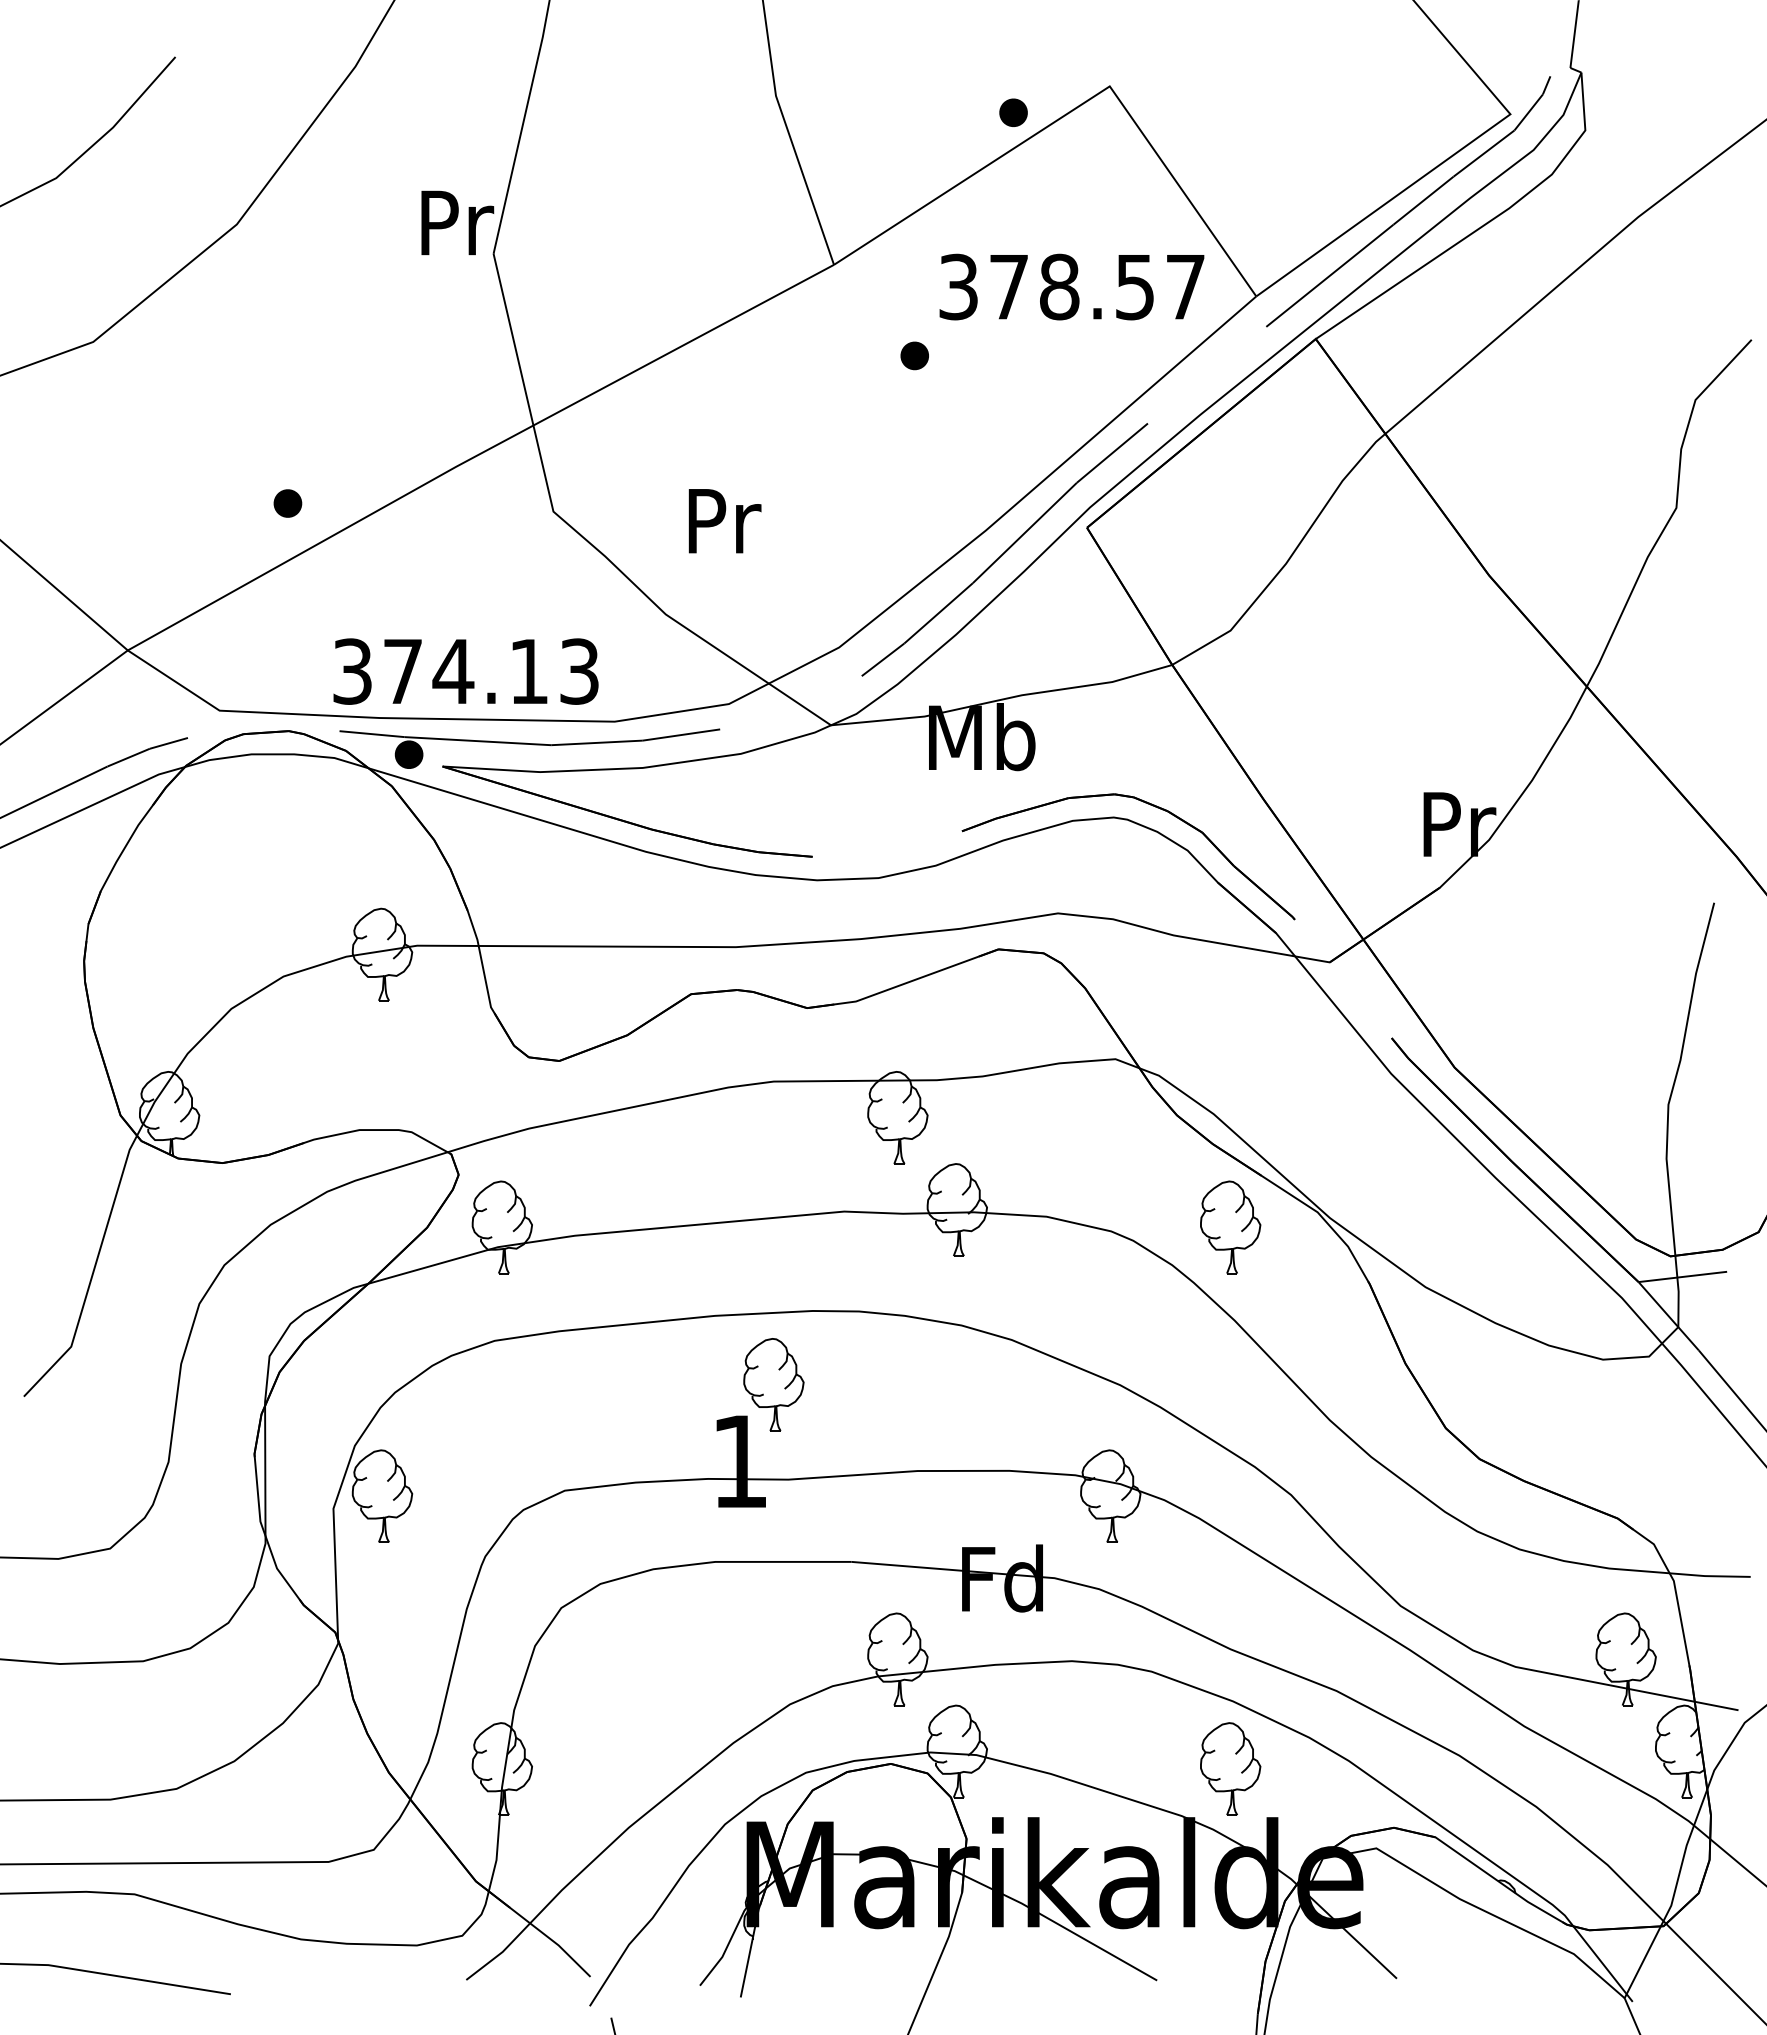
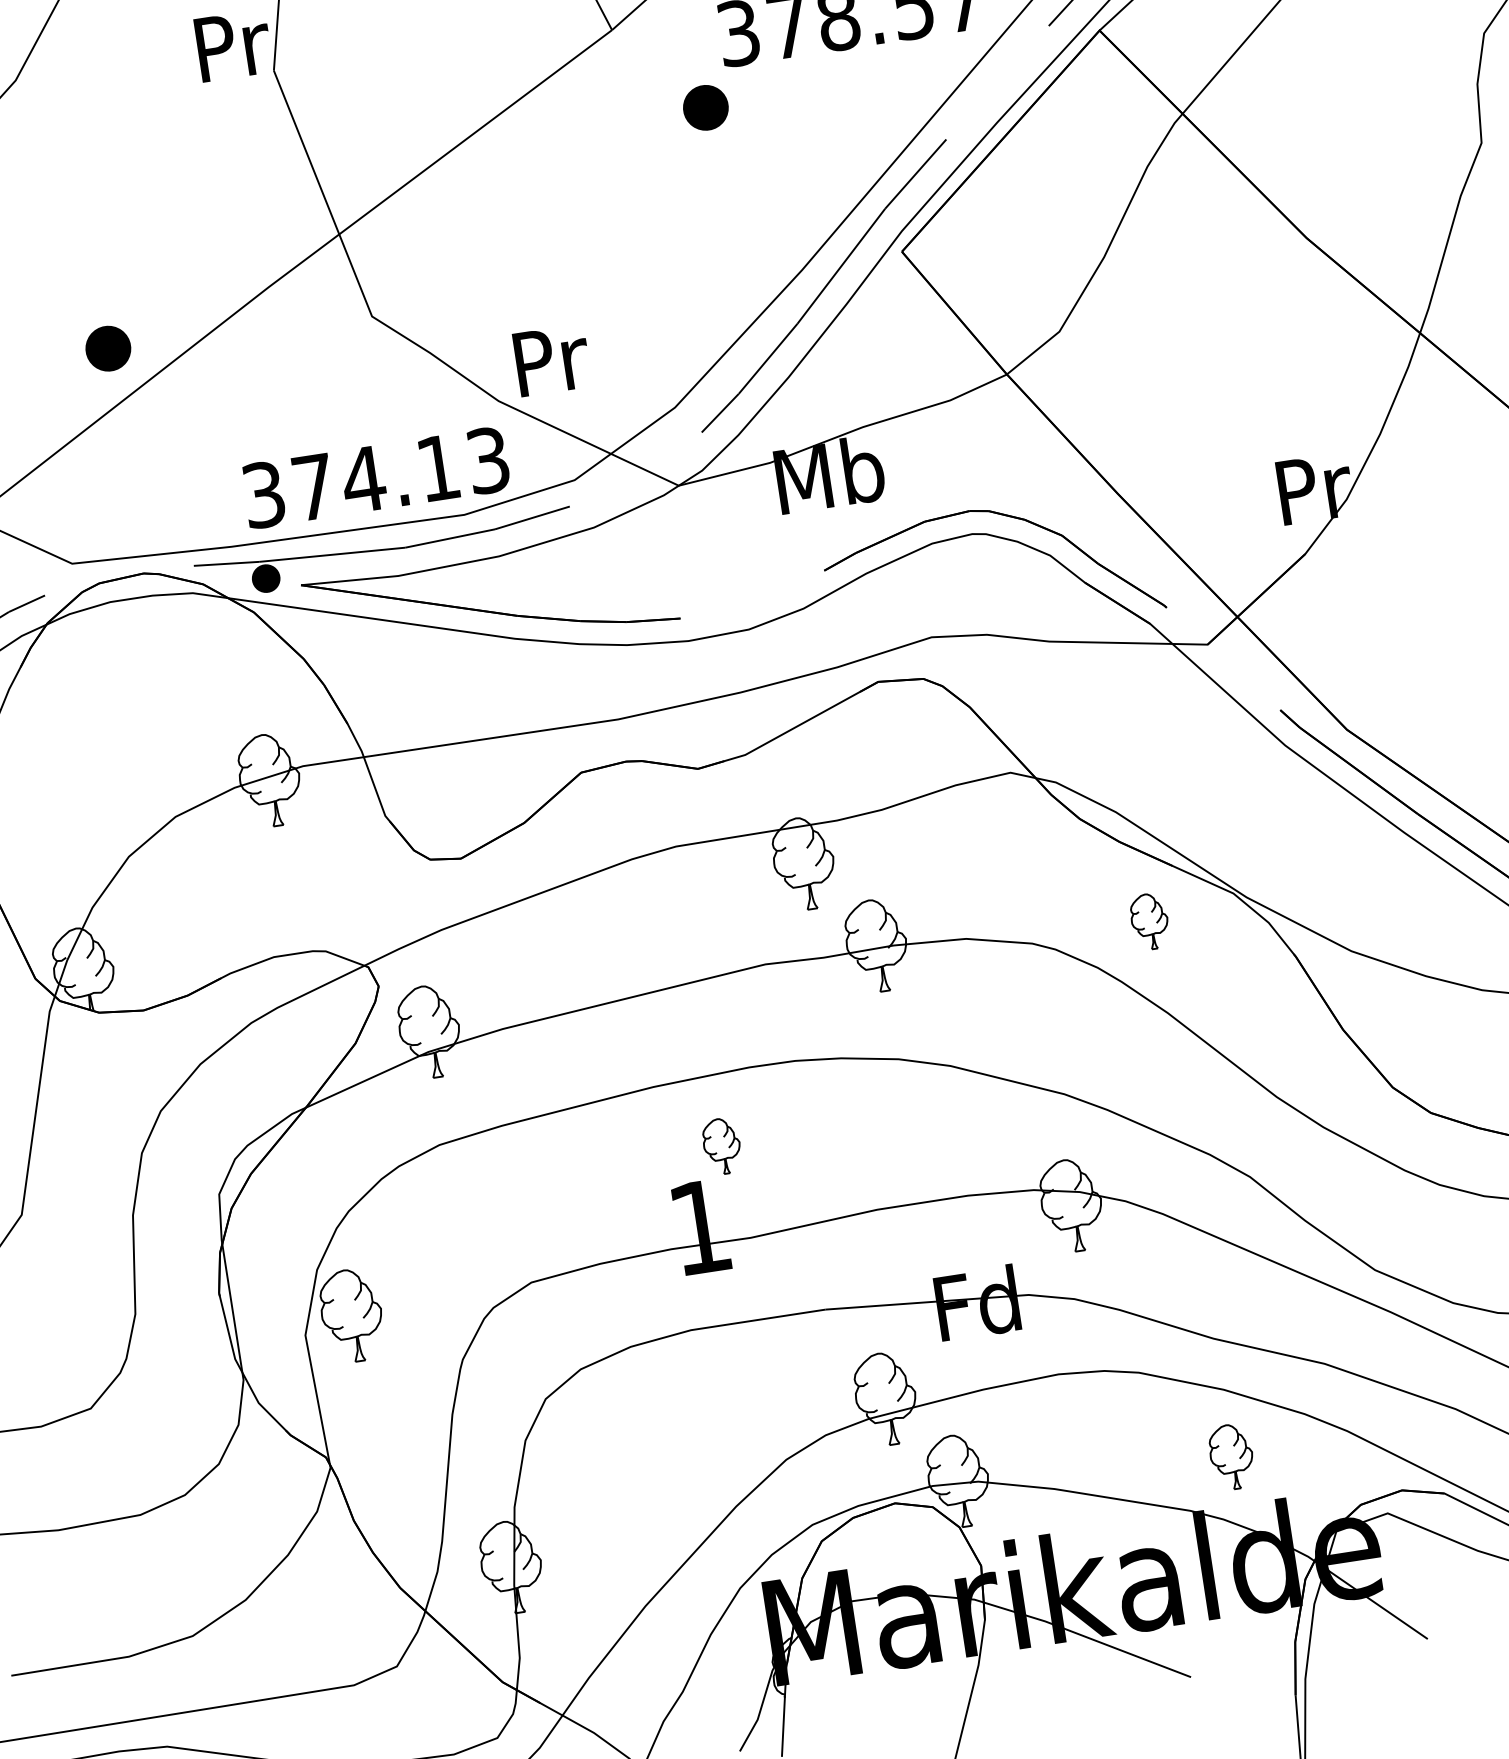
part: (914, 355) -> (705, 107), size x1.6
part: (287, 503) -> (107, 348), size x1.6
text: (724, 521) -> (551, 360), moved
text: (465, 671) -> (375, 477), moved
part: (1230, 1227) -> (1149, 921), size x0.6
part: (773, 1384) -> (721, 1146), size x0.6
part: (1230, 1768) -> (1231, 1456), size x0.7

